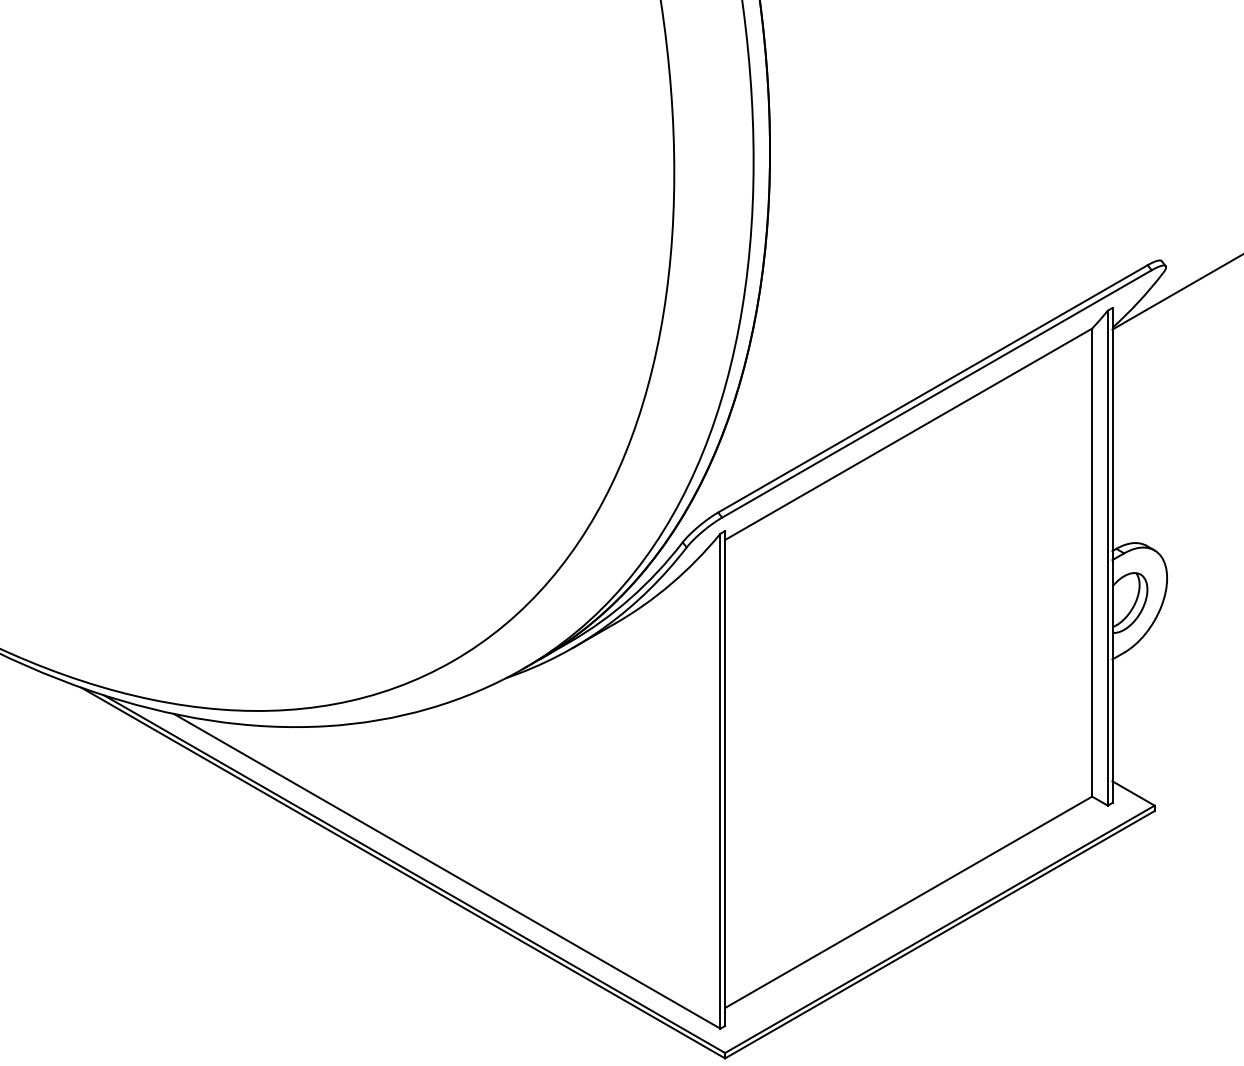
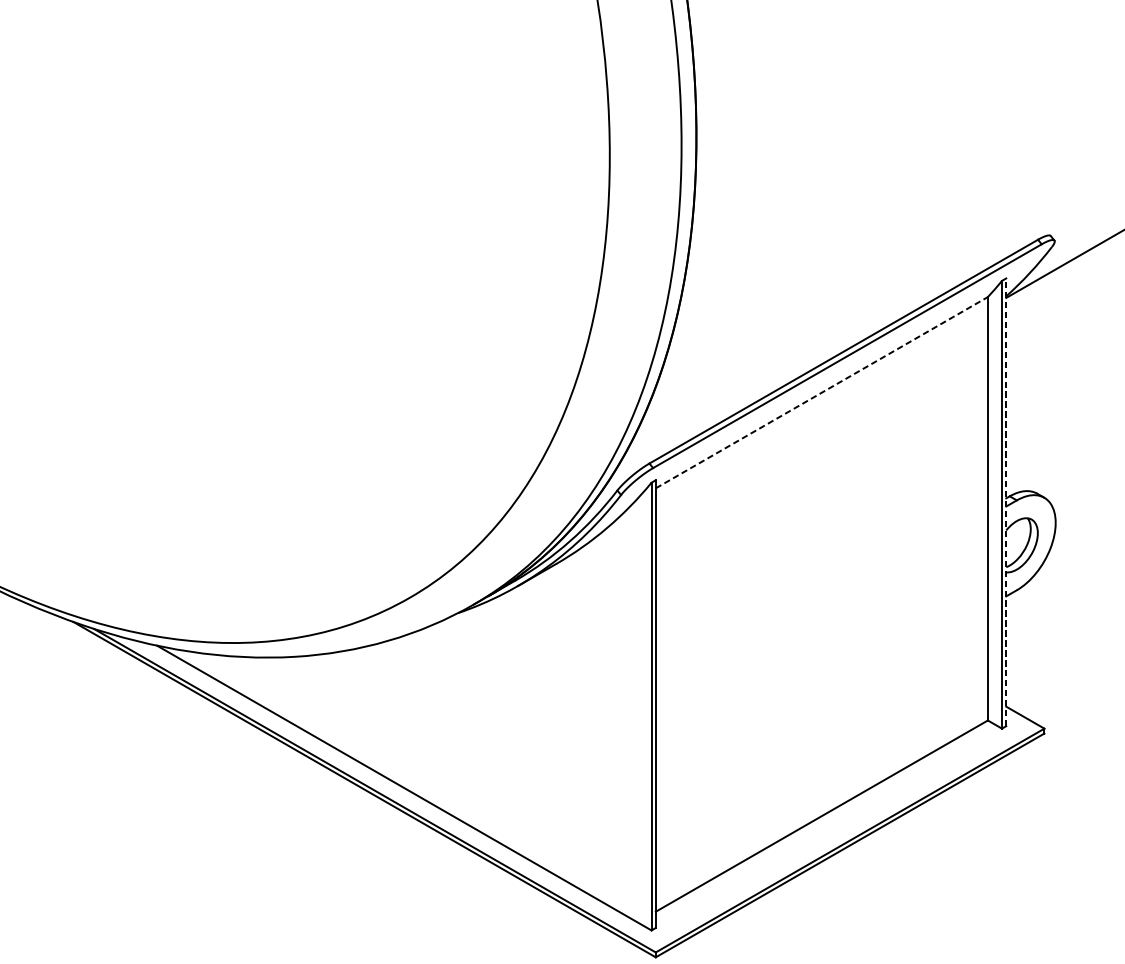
line: (908, 434) -> (821, 392), solid -> dashed
line: (1112, 554) -> (1006, 501), solid -> dashed

